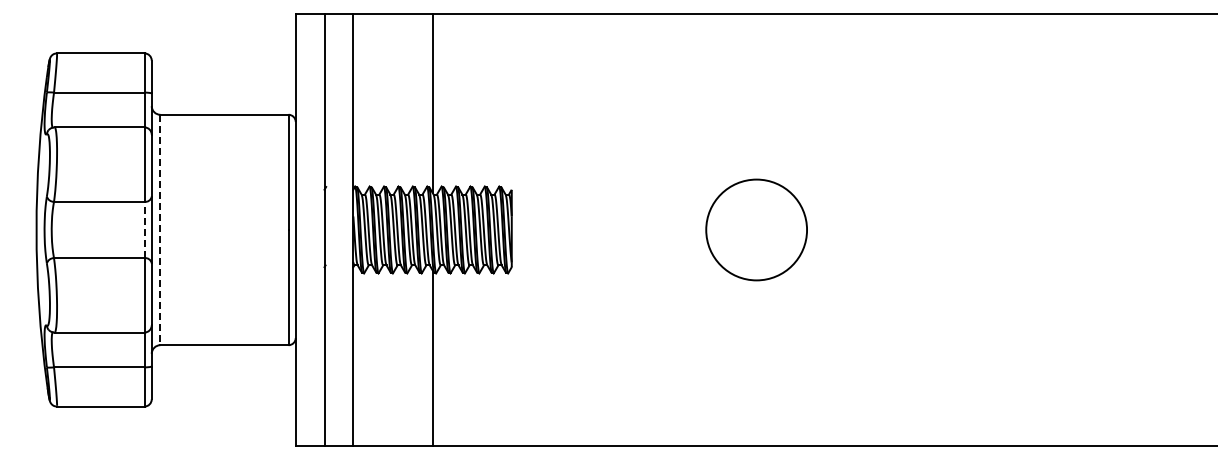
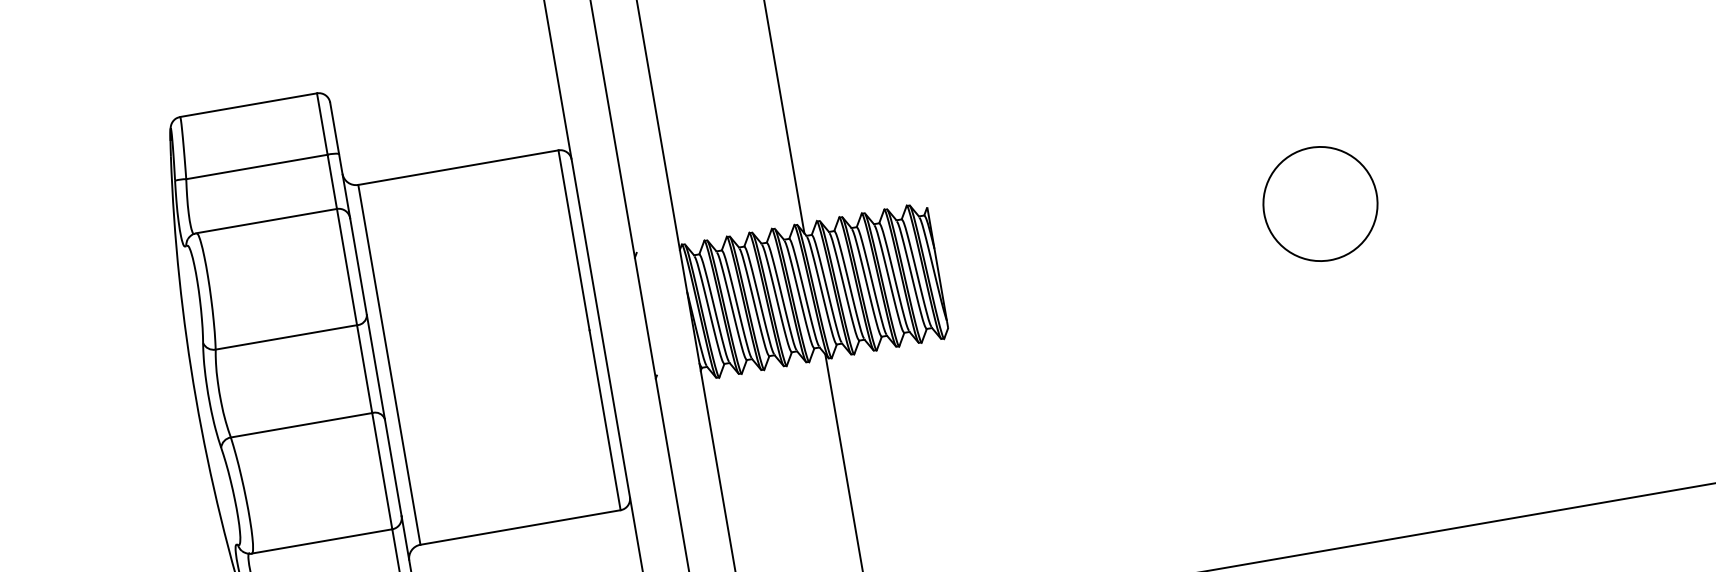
line: (144, 229) -> (364, 368), dashed -> solid
circle: (756, 229) -> (1320, 203), size x0.71
line: (160, 230) -> (389, 365), dashed -> solid

